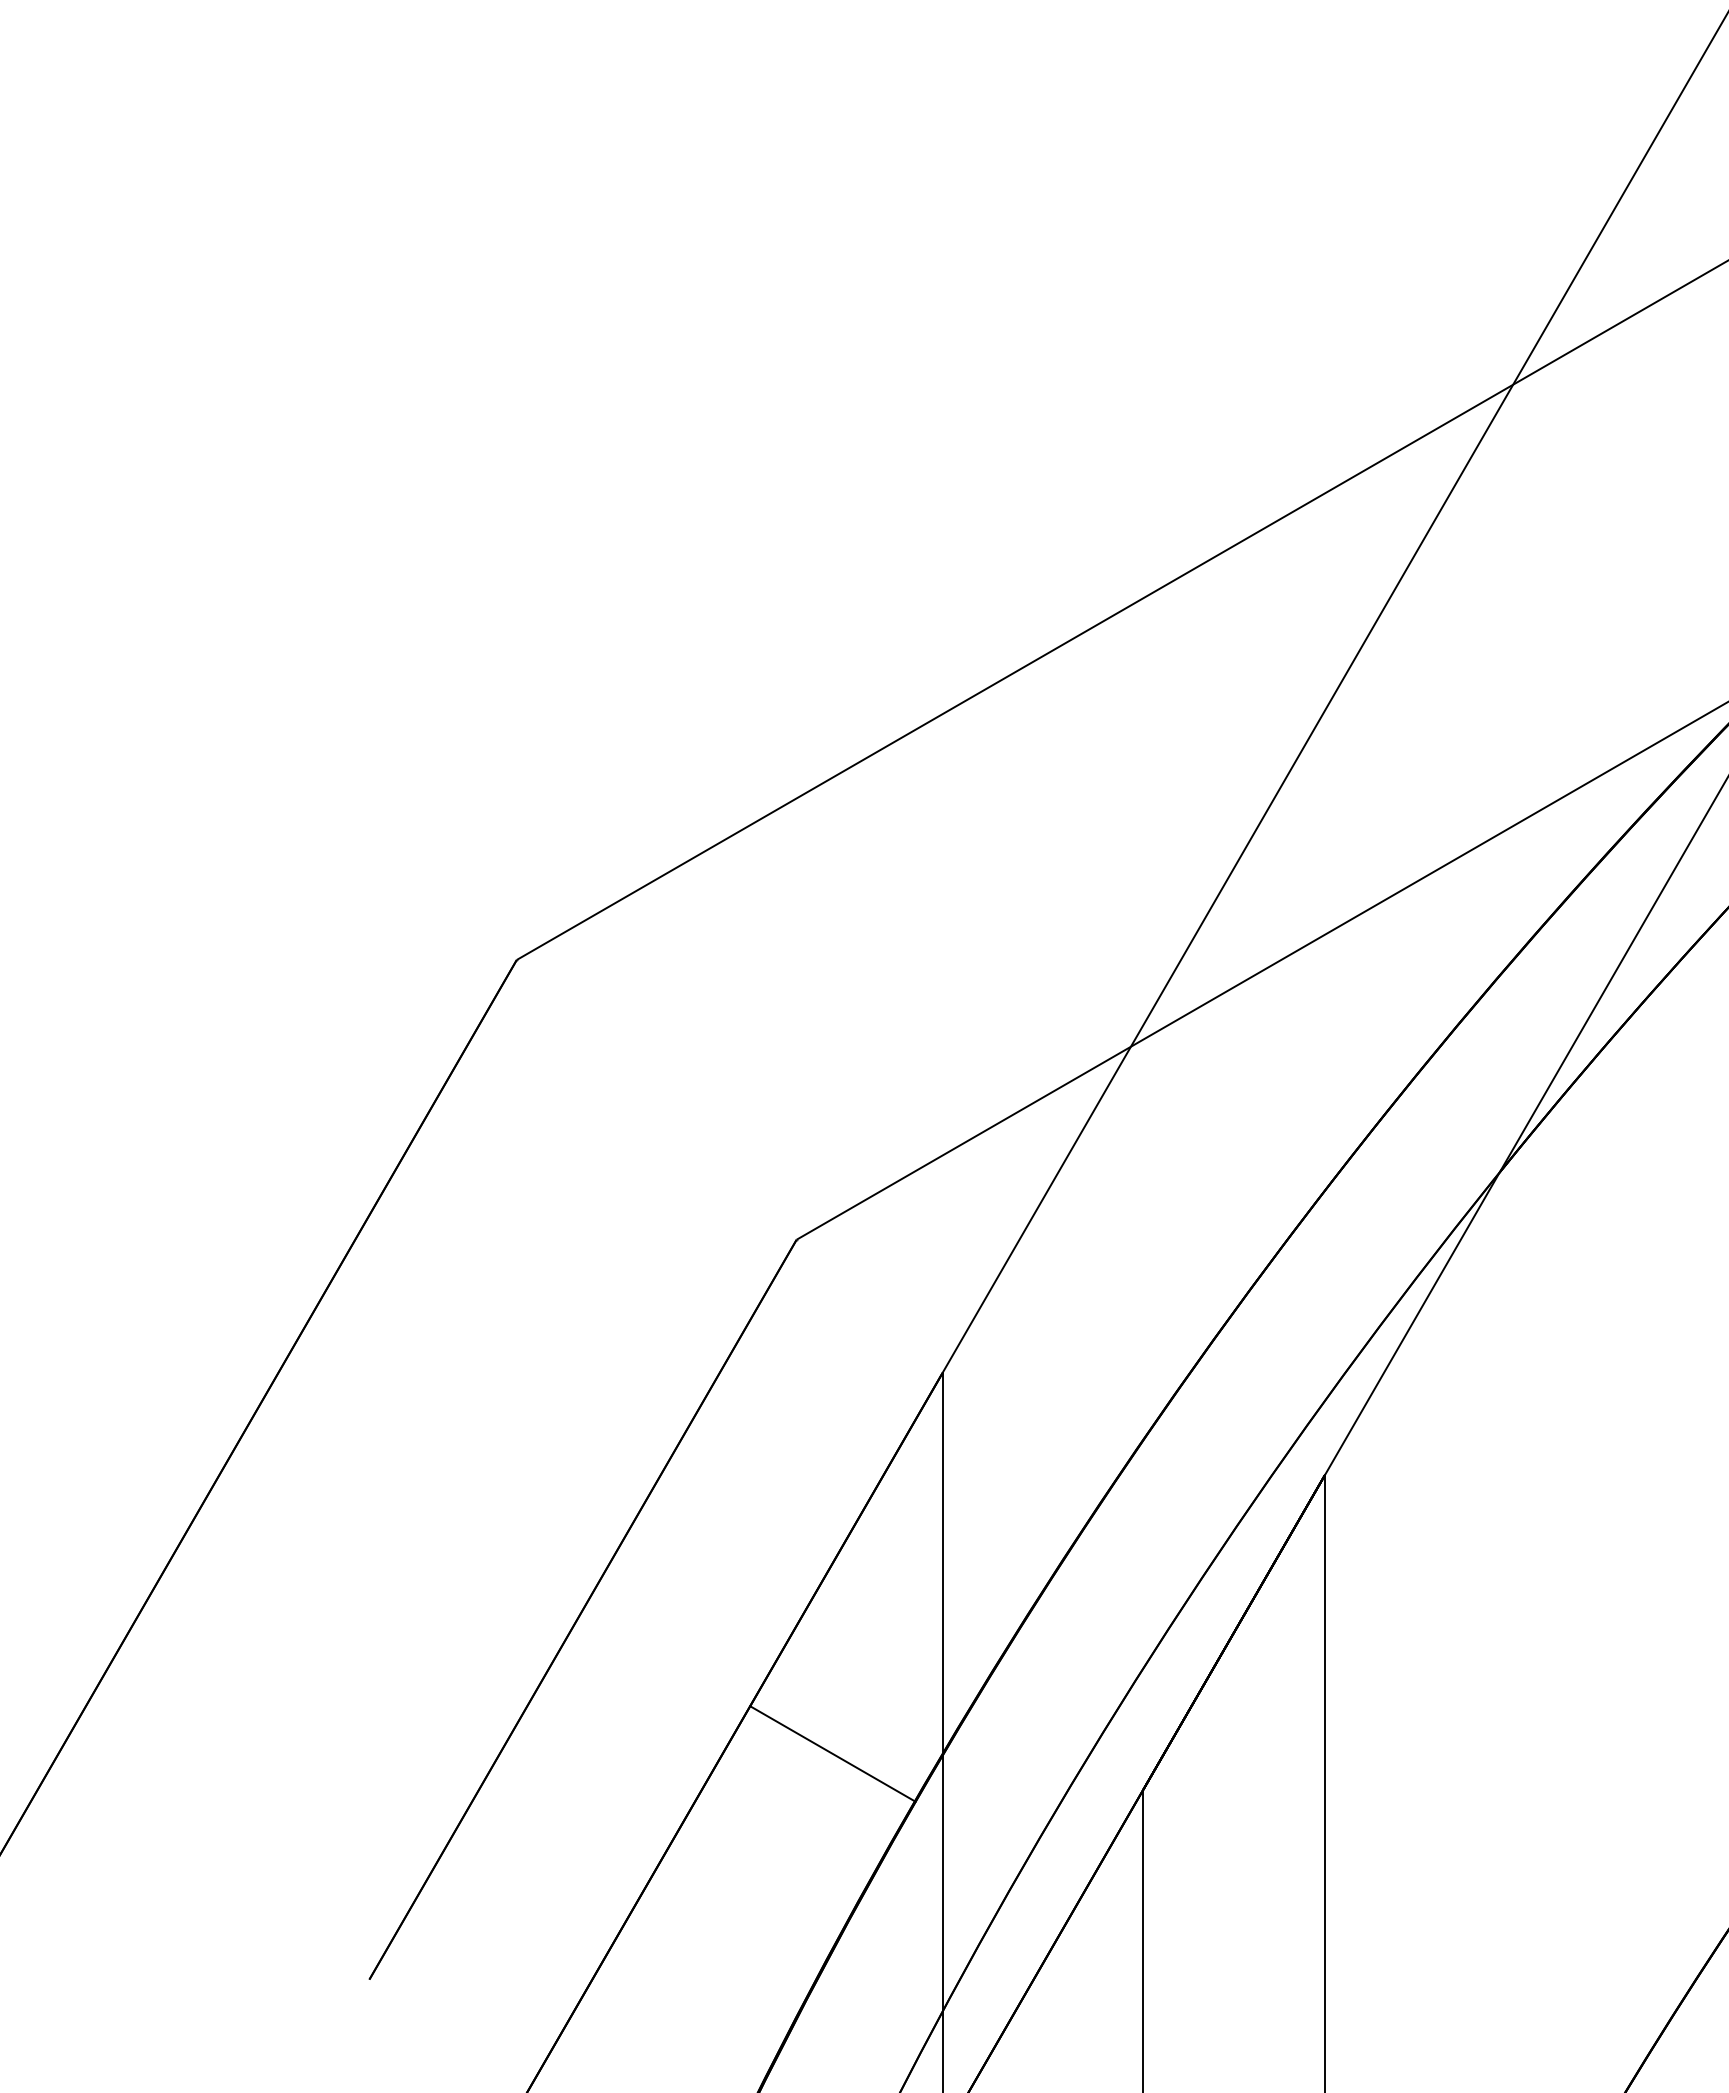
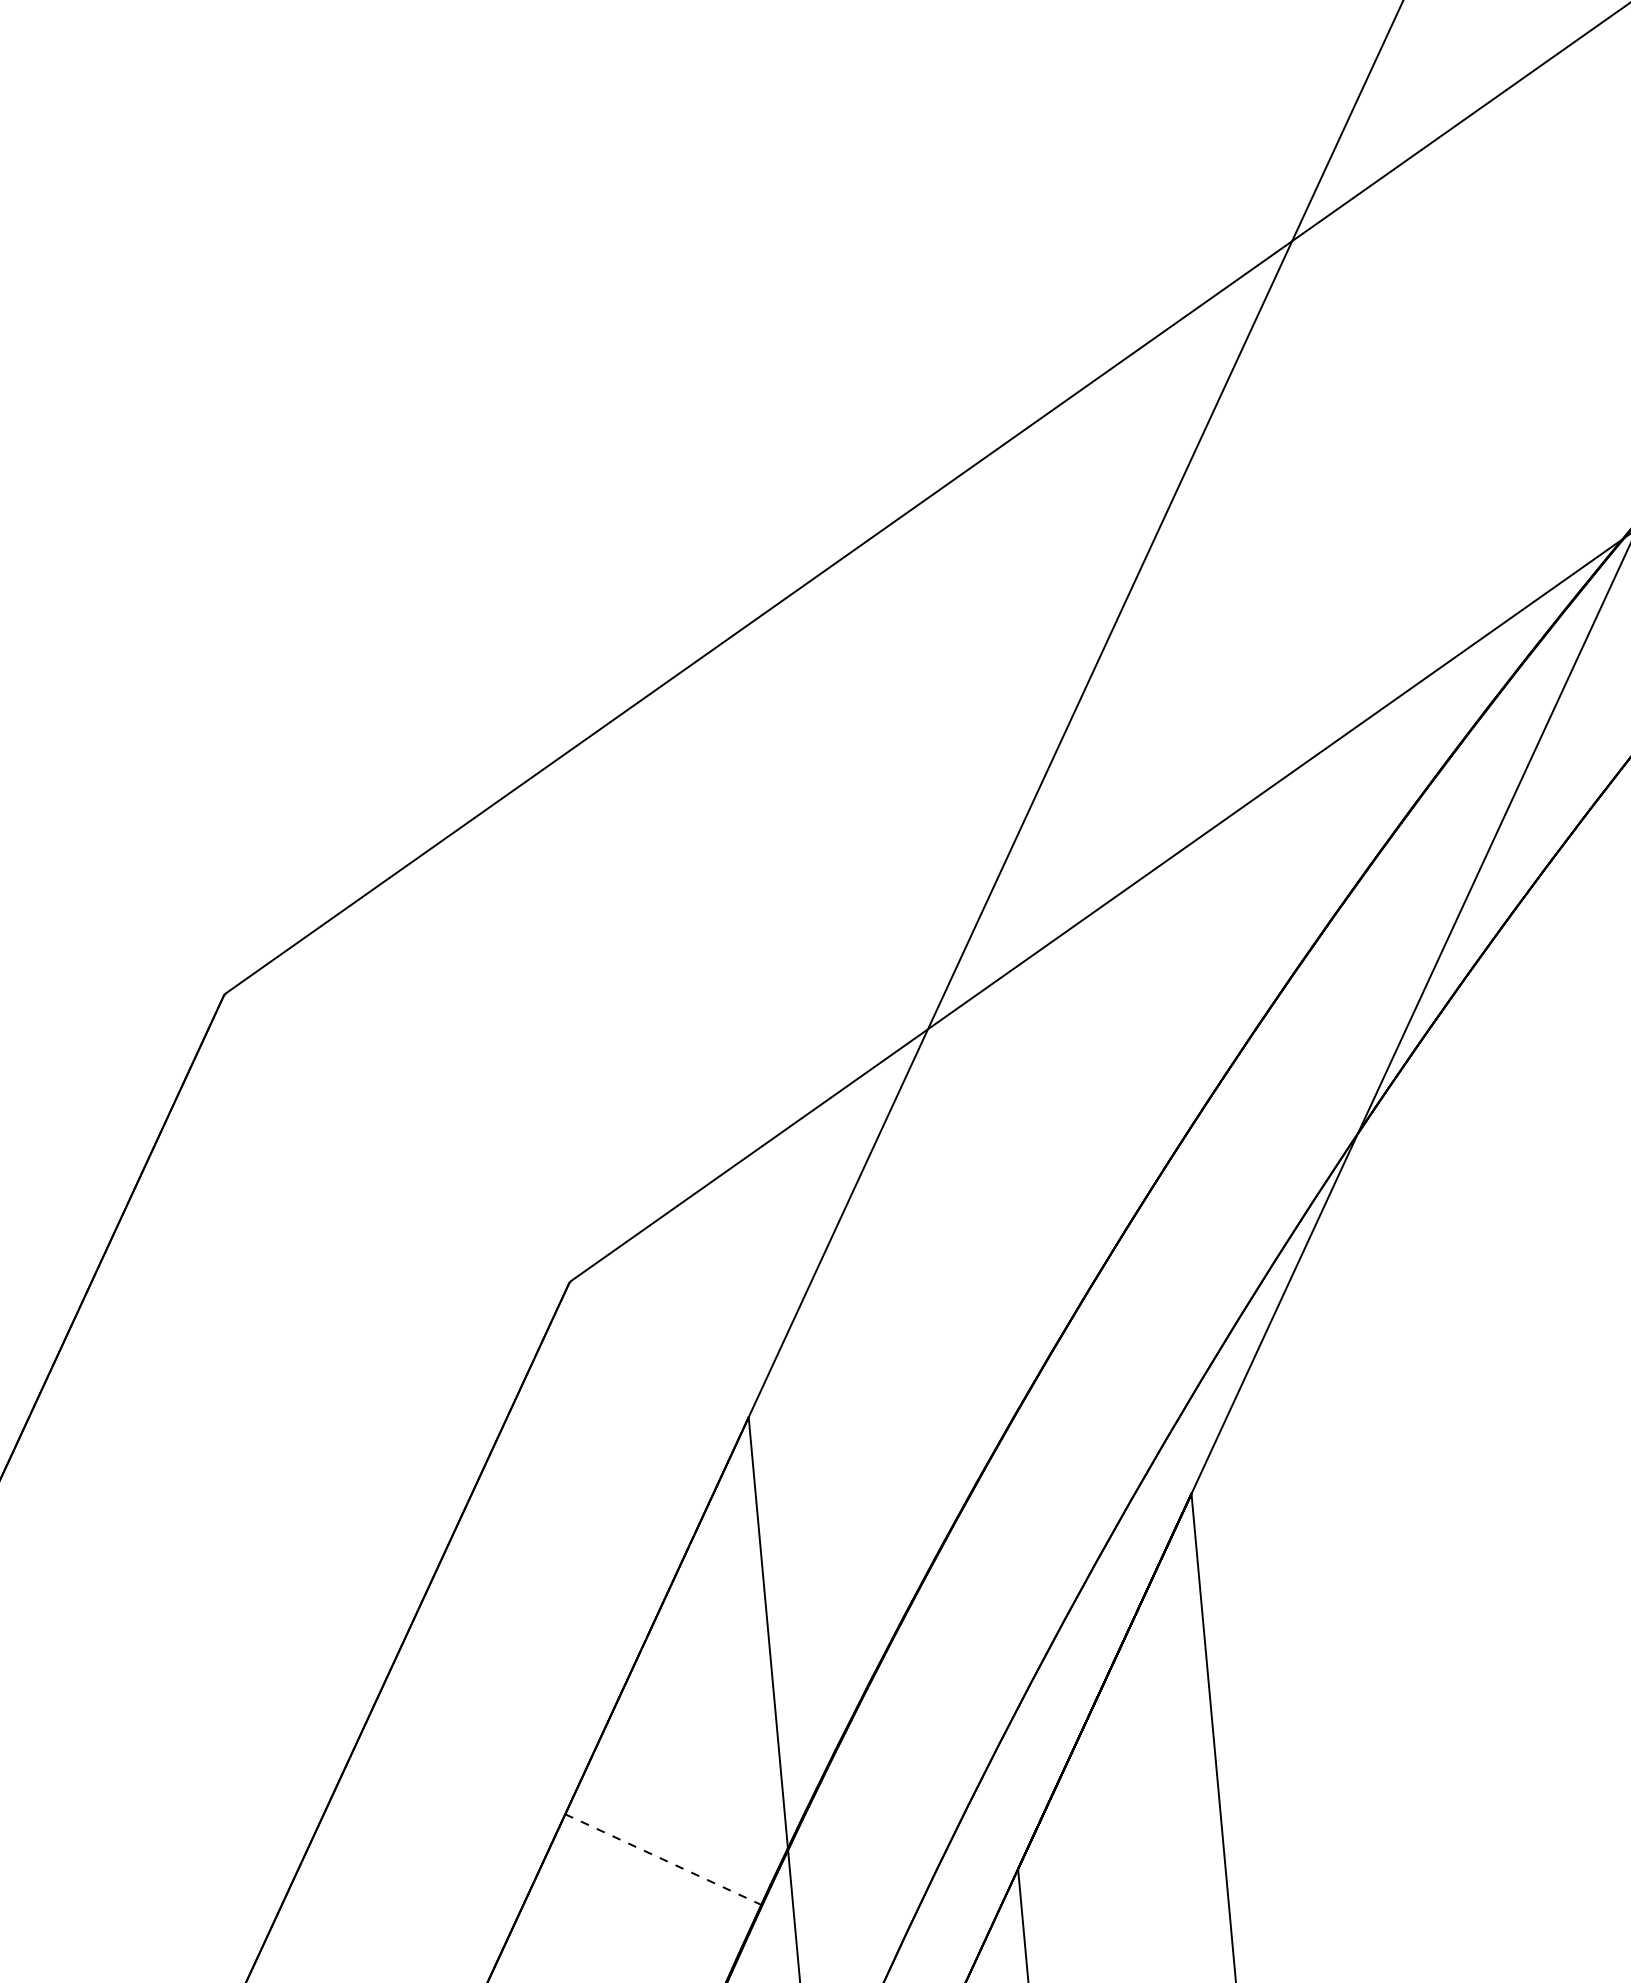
line: (832, 1753) -> (663, 1859), solid -> dashed

